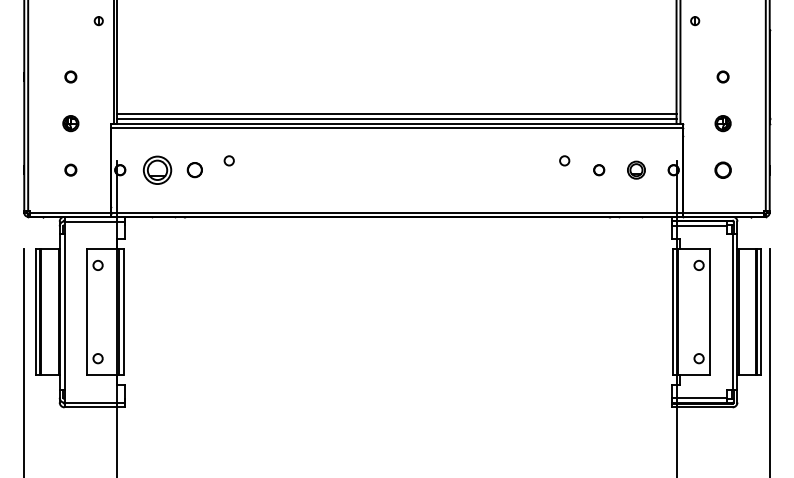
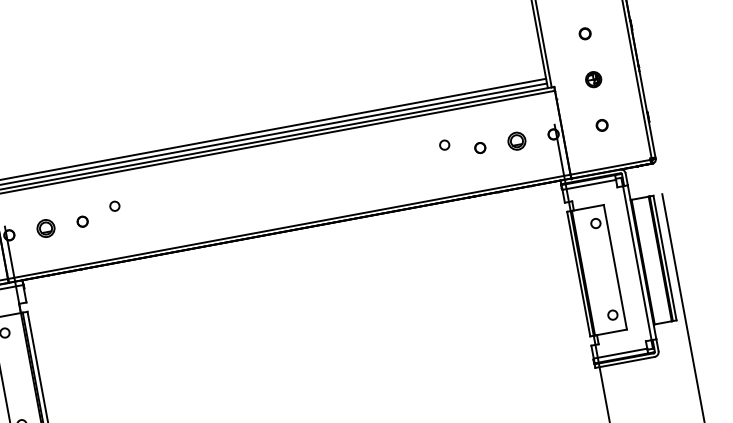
part: (157, 169) -> (45, 227), size x0.62
circle: (722, 169) -> (601, 124), size x0.71
circle: (194, 170) -> (82, 222), size x0.71

